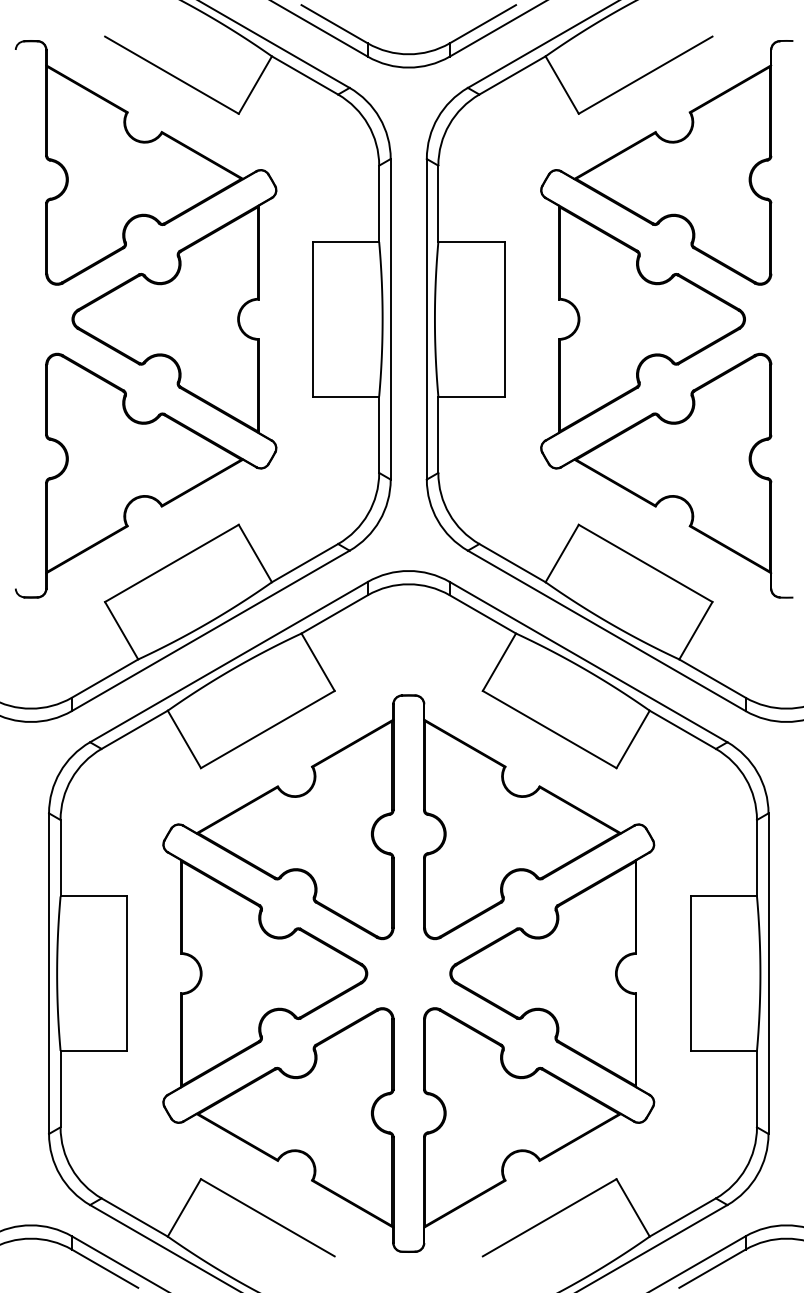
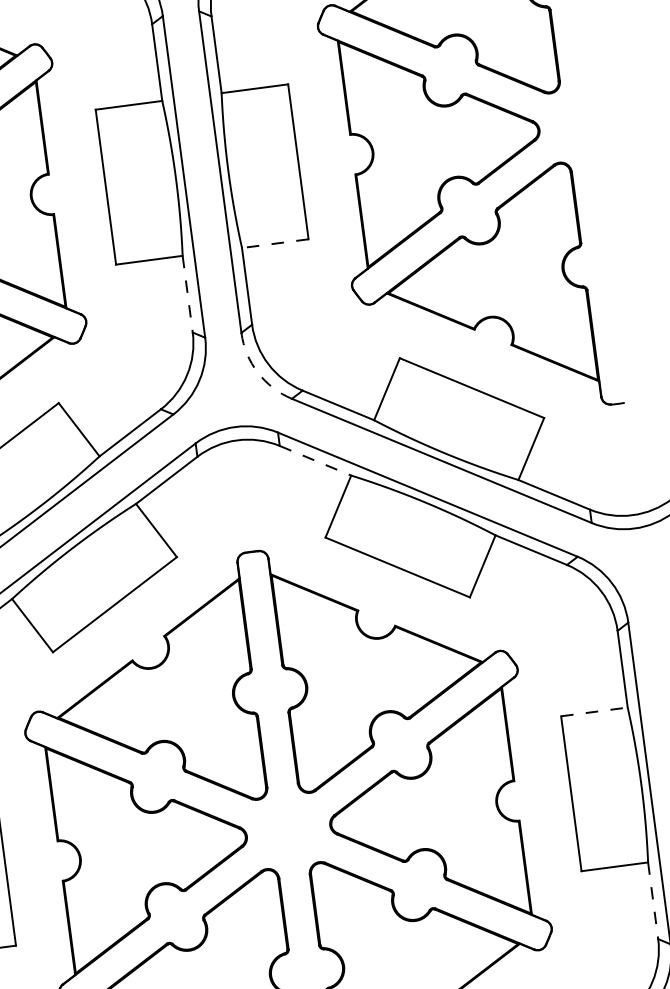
line: (471, 396) -> (275, 243), solid -> dashed
line: (379, 435) -> (188, 294), solid -> dashed
arc: (437, 520) -> (257, 372), solid -> dashed
line: (483, 614) -> (316, 460), solid -> dashed
line: (724, 896) -> (595, 711), solid -> dashed
line: (756, 1089) -> (652, 901), solid -> dashed

